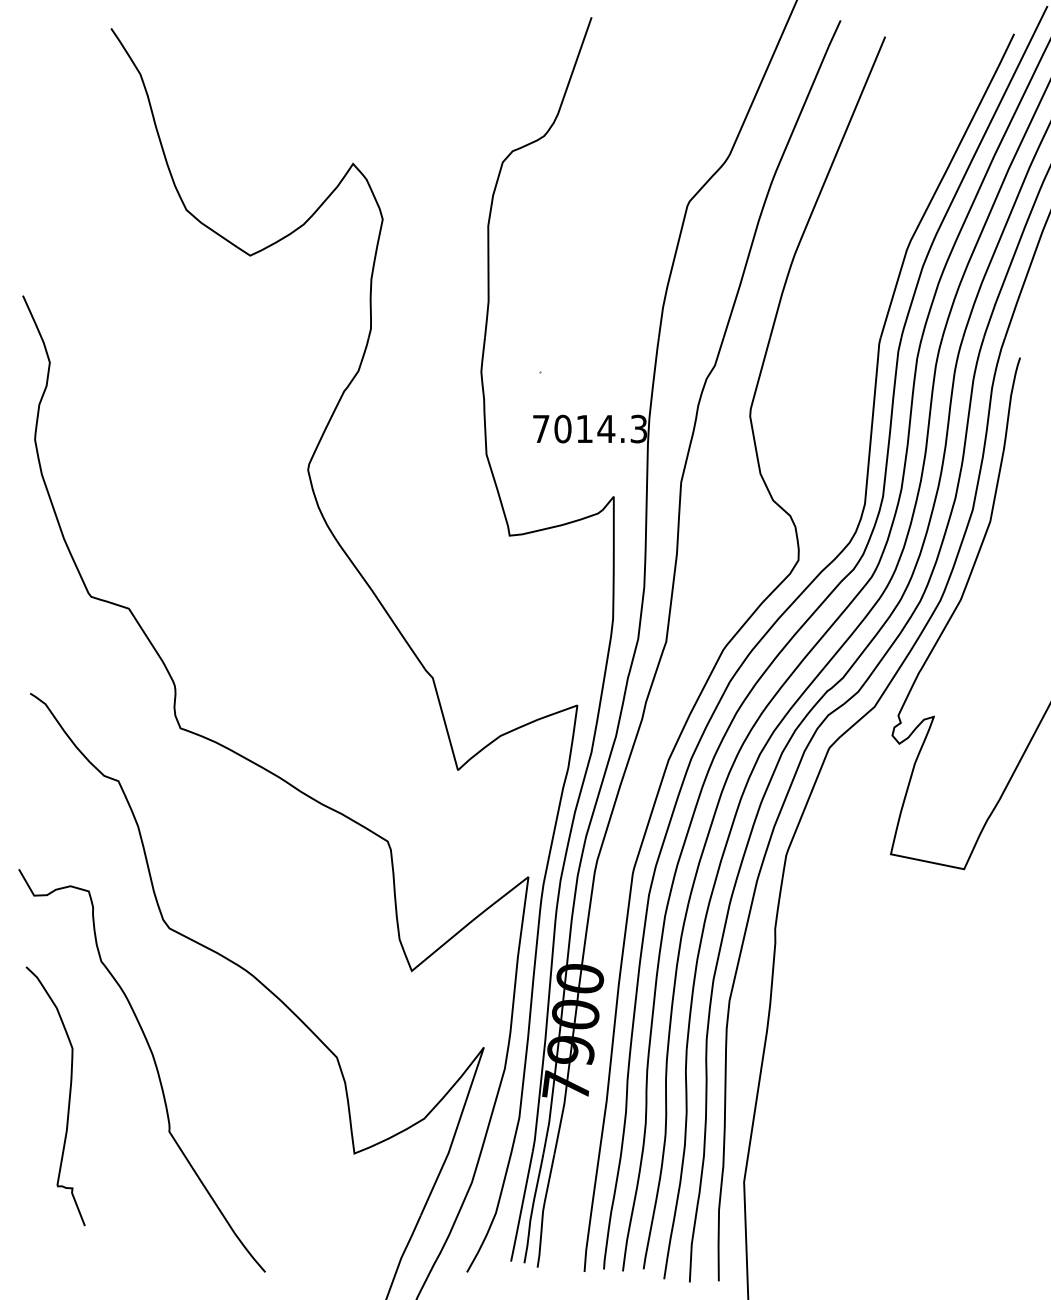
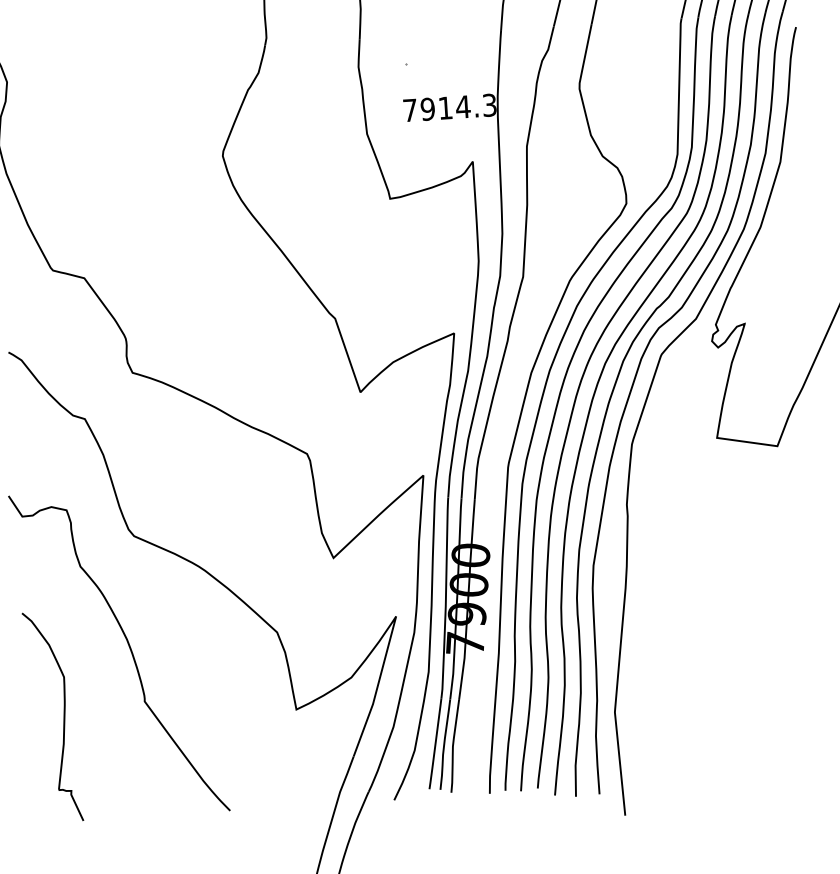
text: (562, 429) -> (427, 109), 7014.3 -> 7914.3
curve: (68, 1098) -> (63, 718), moved

